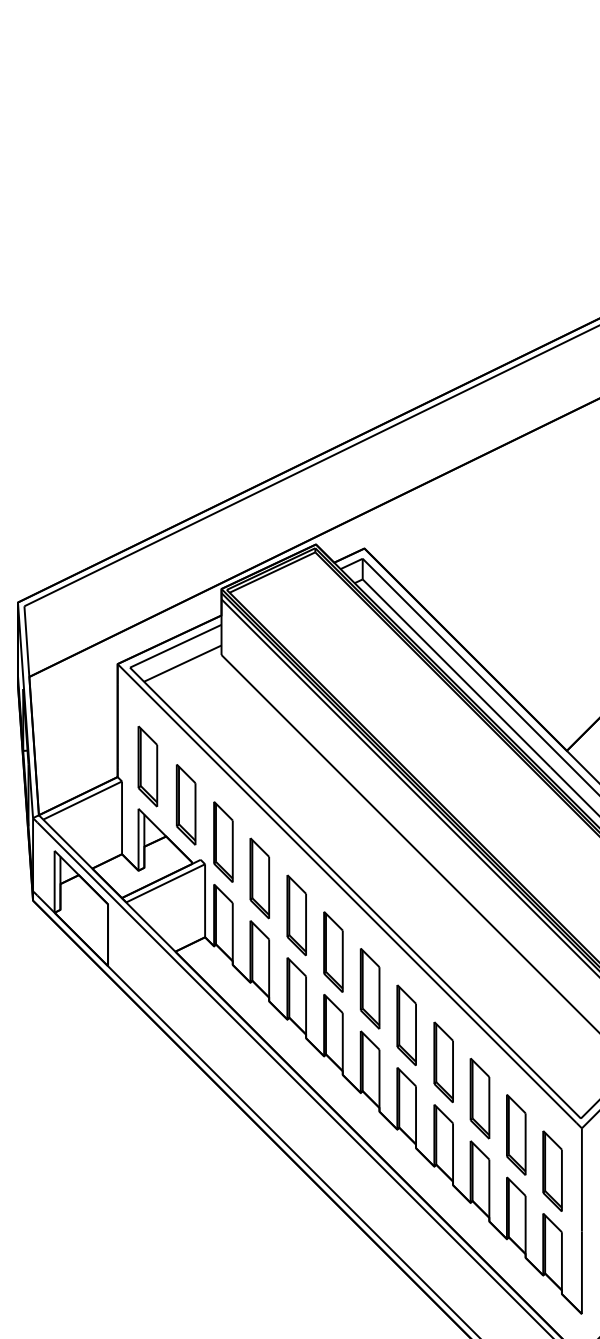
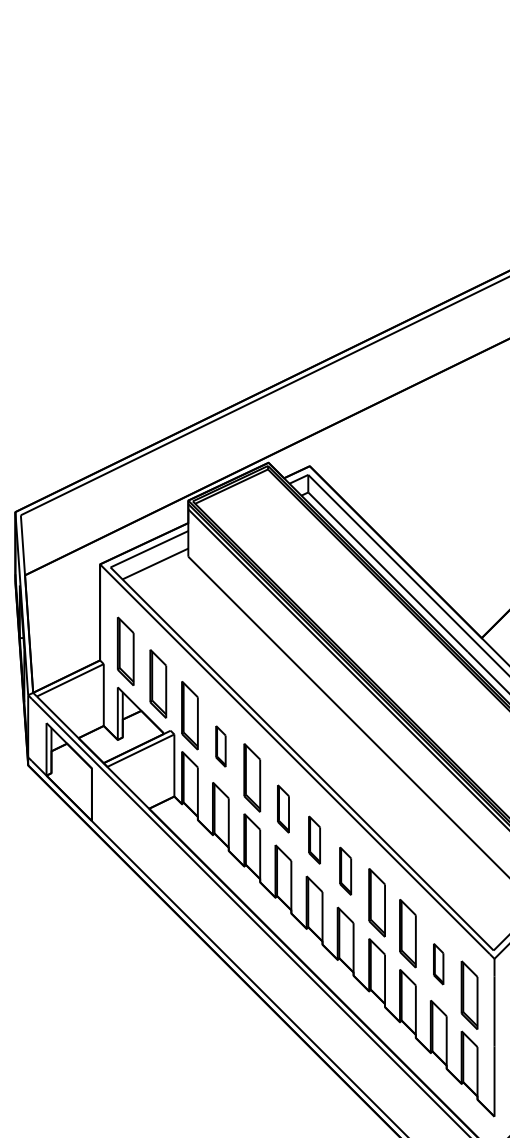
part: (259, 878) -> (220, 746), size x0.6
part: (333, 951) -> (283, 808), size x0.7
part: (370, 987) -> (314, 839), size x0.7
part: (406, 1024) -> (345, 870), size x0.7
part: (515, 1133) -> (438, 963), size x0.6

